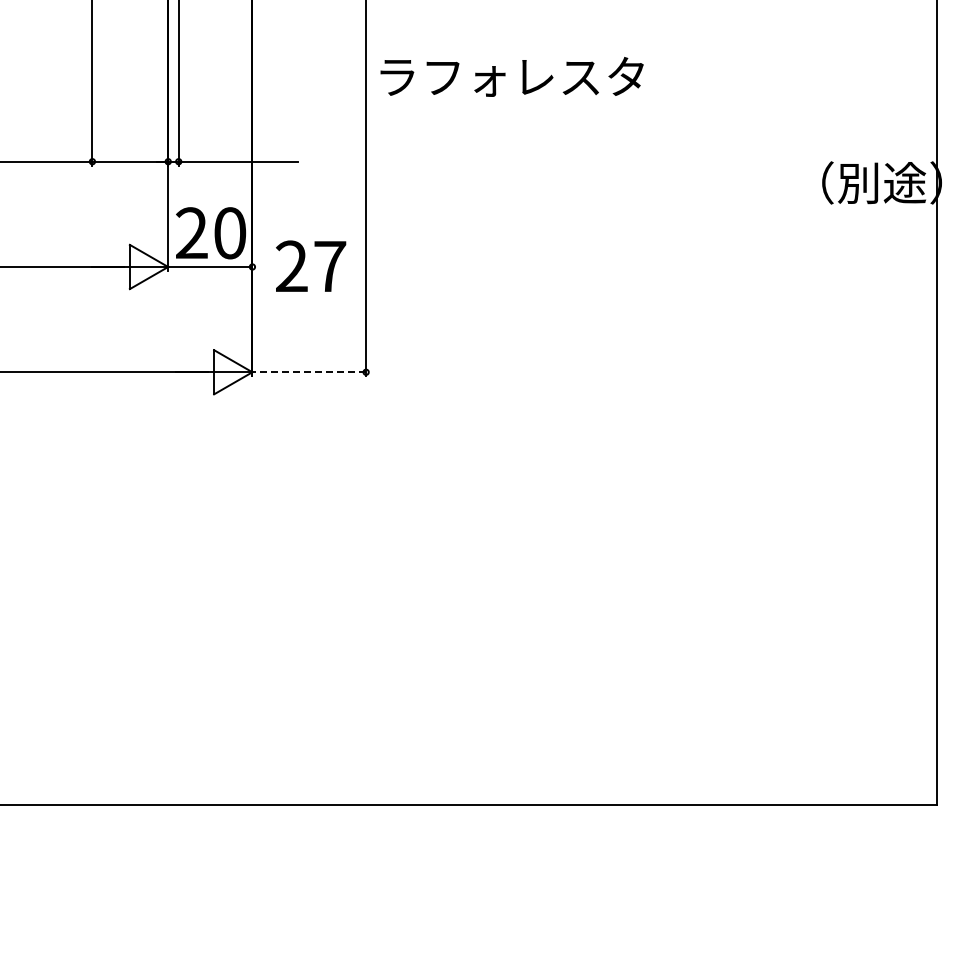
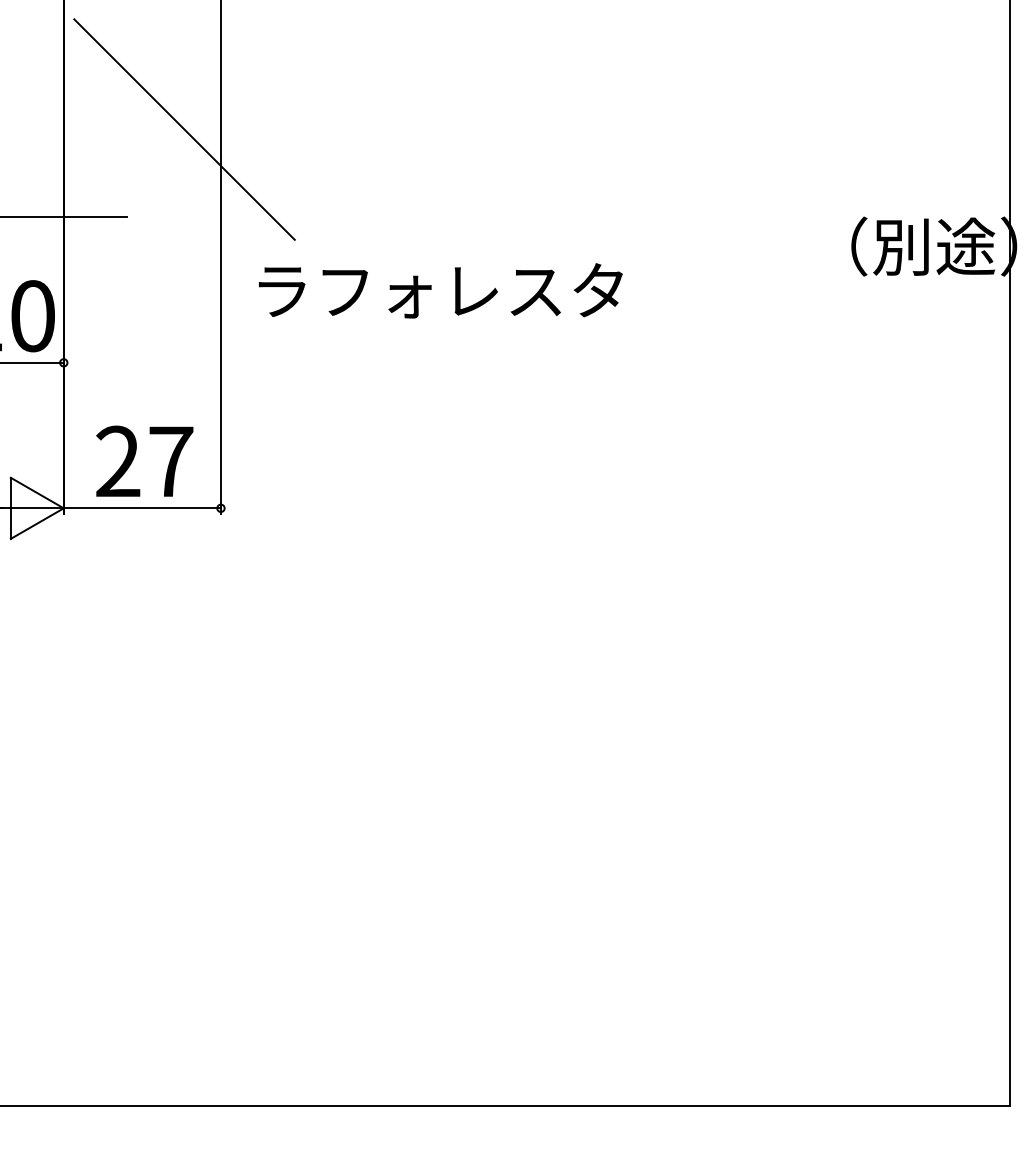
text: (511, 76) -> (439, 290), moved
line: (339, 98) -> (184, 129), added
text: (311, 265) -> (145, 460), moved
line: (309, 372) -> (142, 508), dashed -> solid

